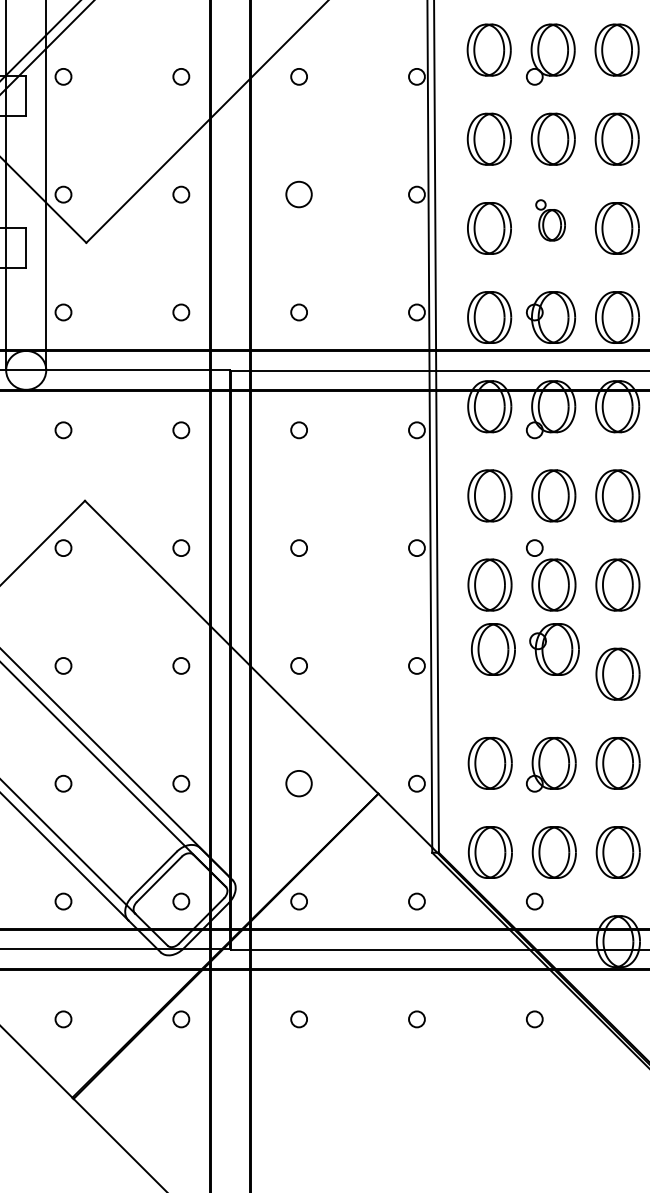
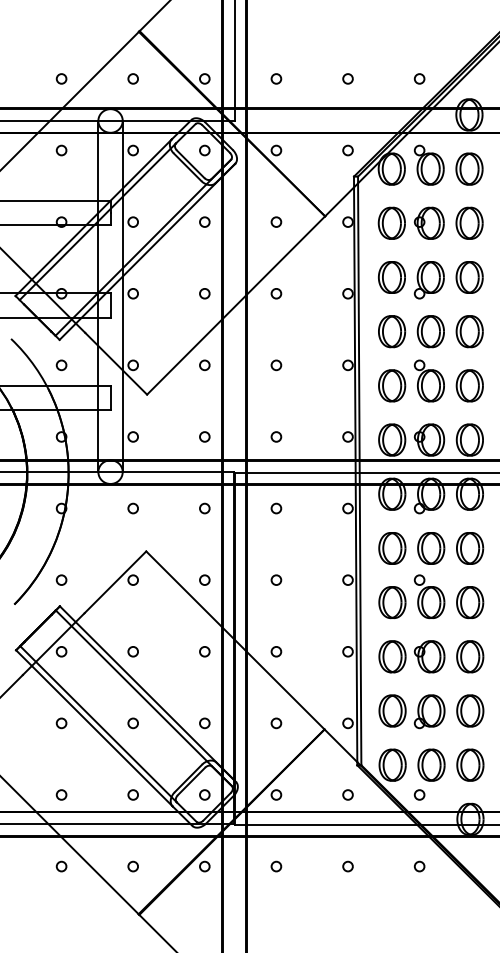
circle: (299, 194) -> (276, 365), size x0.62
part: (549, 219) -> (428, 380), size x1.67
part: (524, 649) -> (411, 656), moved
circle: (299, 783) -> (276, 723), size x0.62

